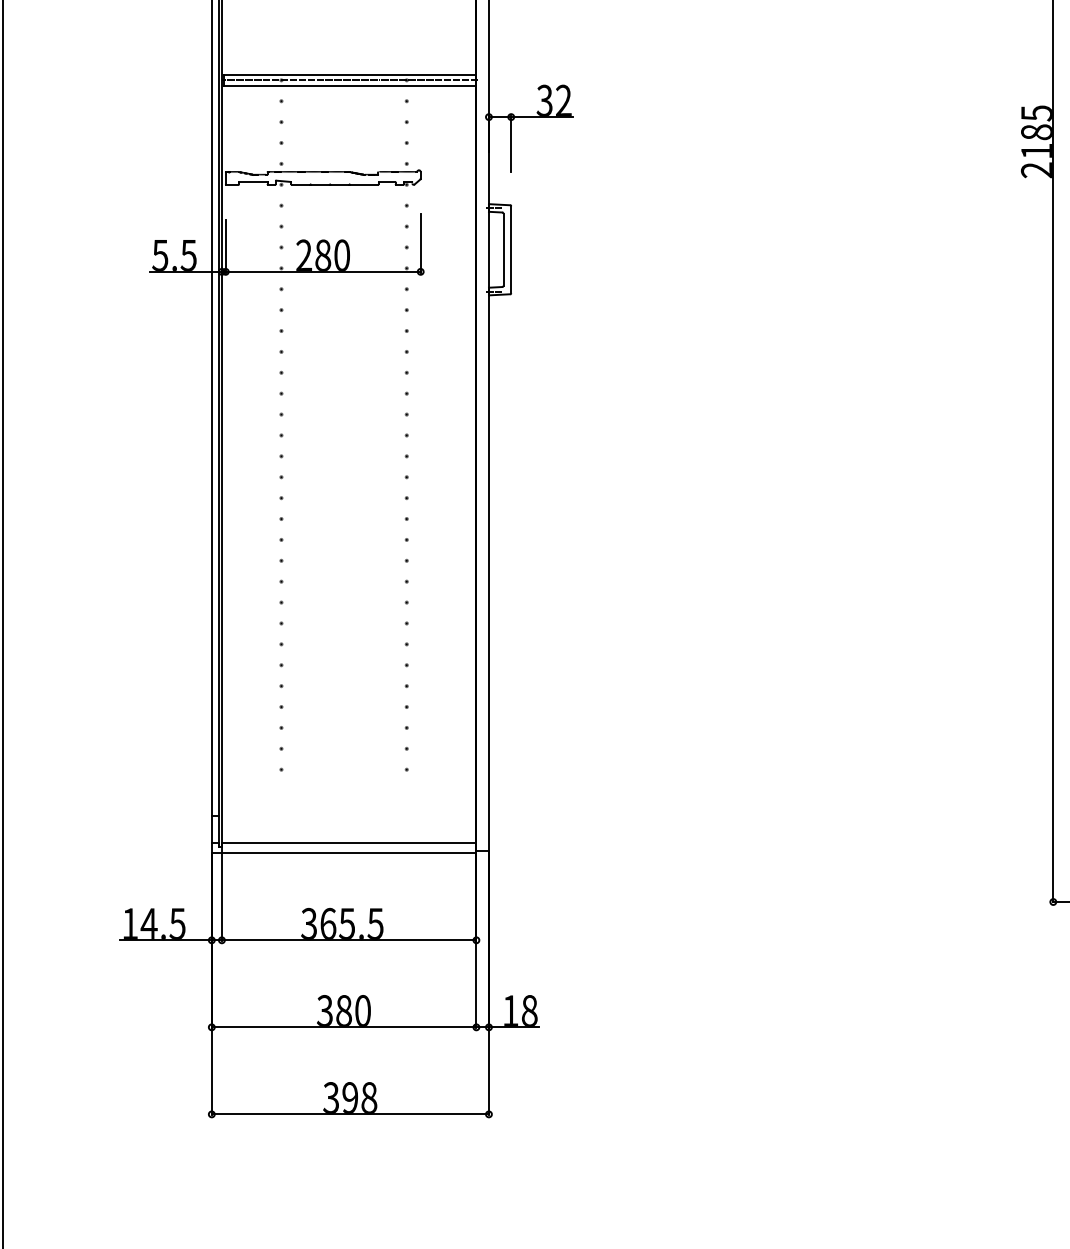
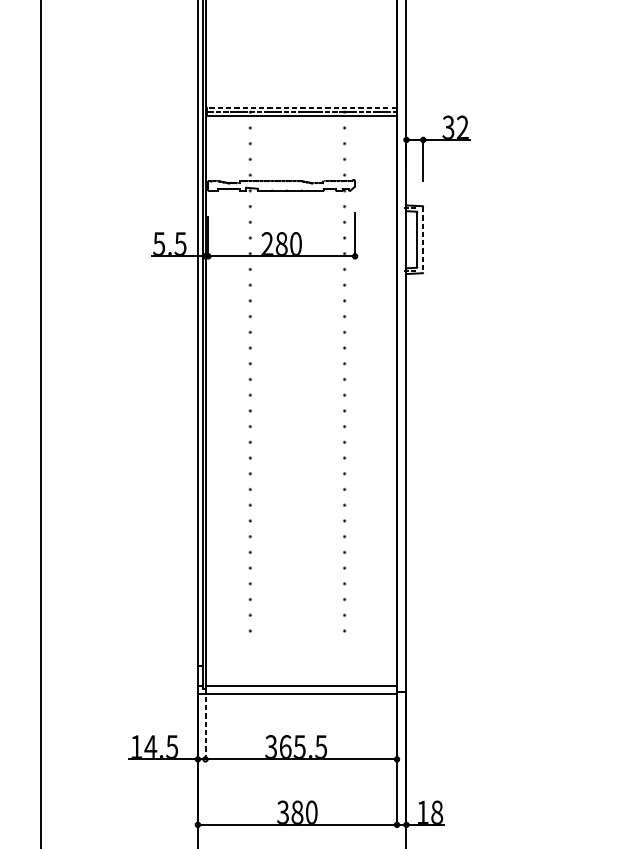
line: (350, 75) -> (302, 108), solid -> dashed
line: (511, 250) -> (423, 240), solid -> dashed
line: (221, 894) -> (205, 724), solid -> dashed

